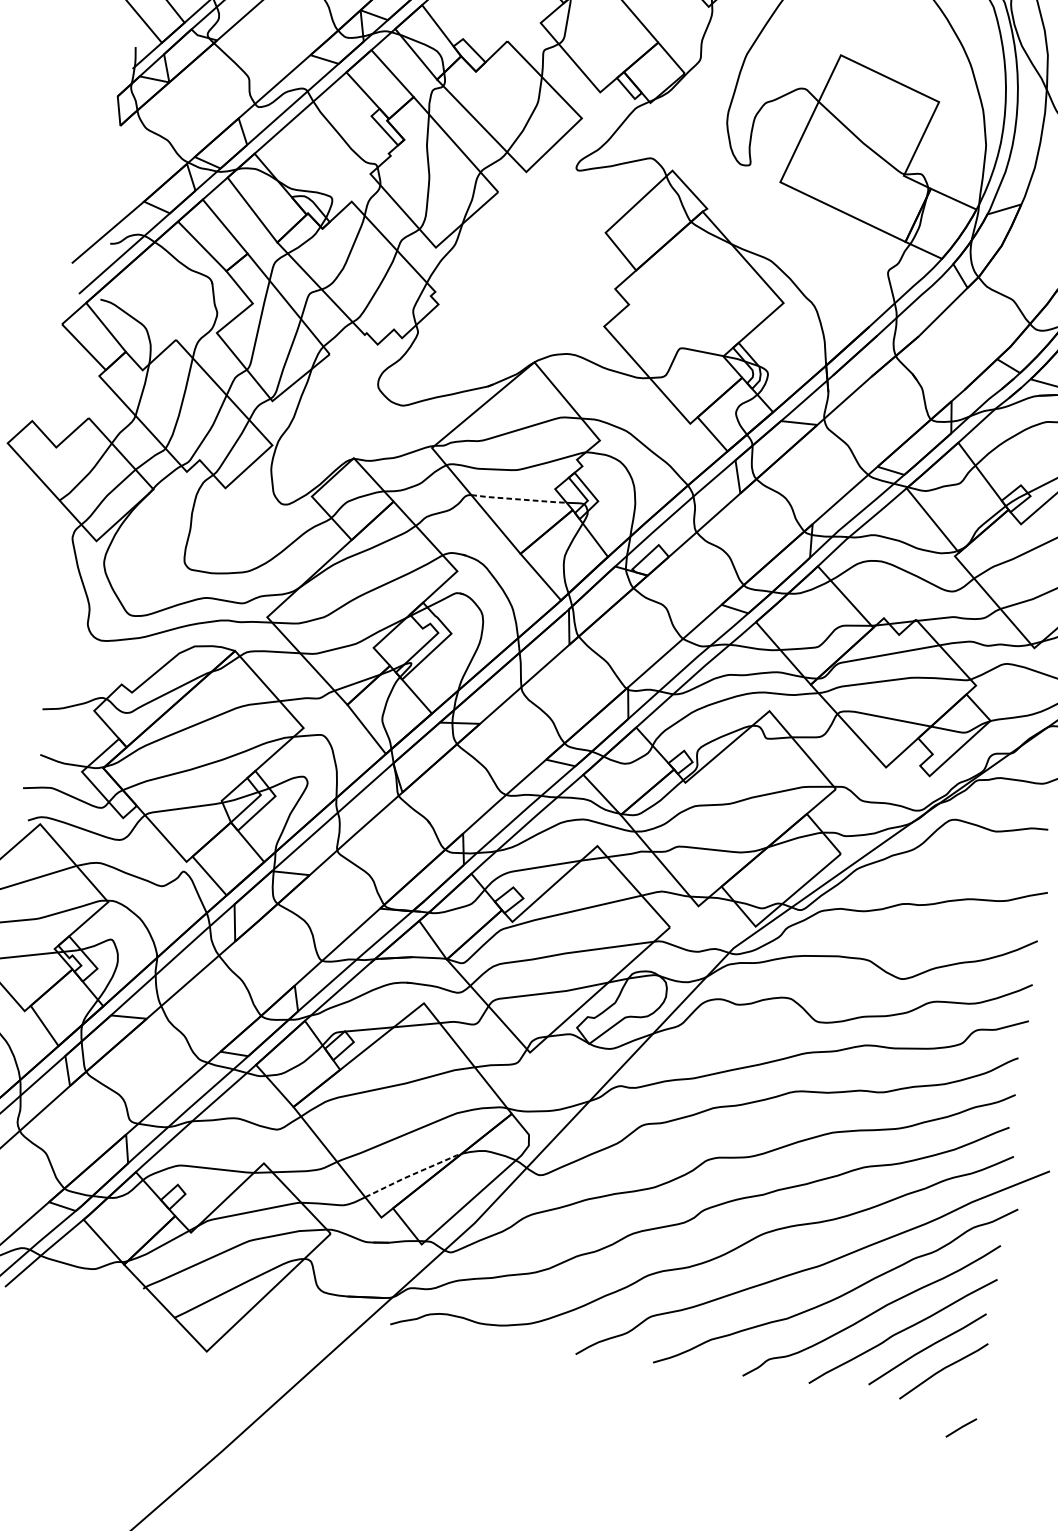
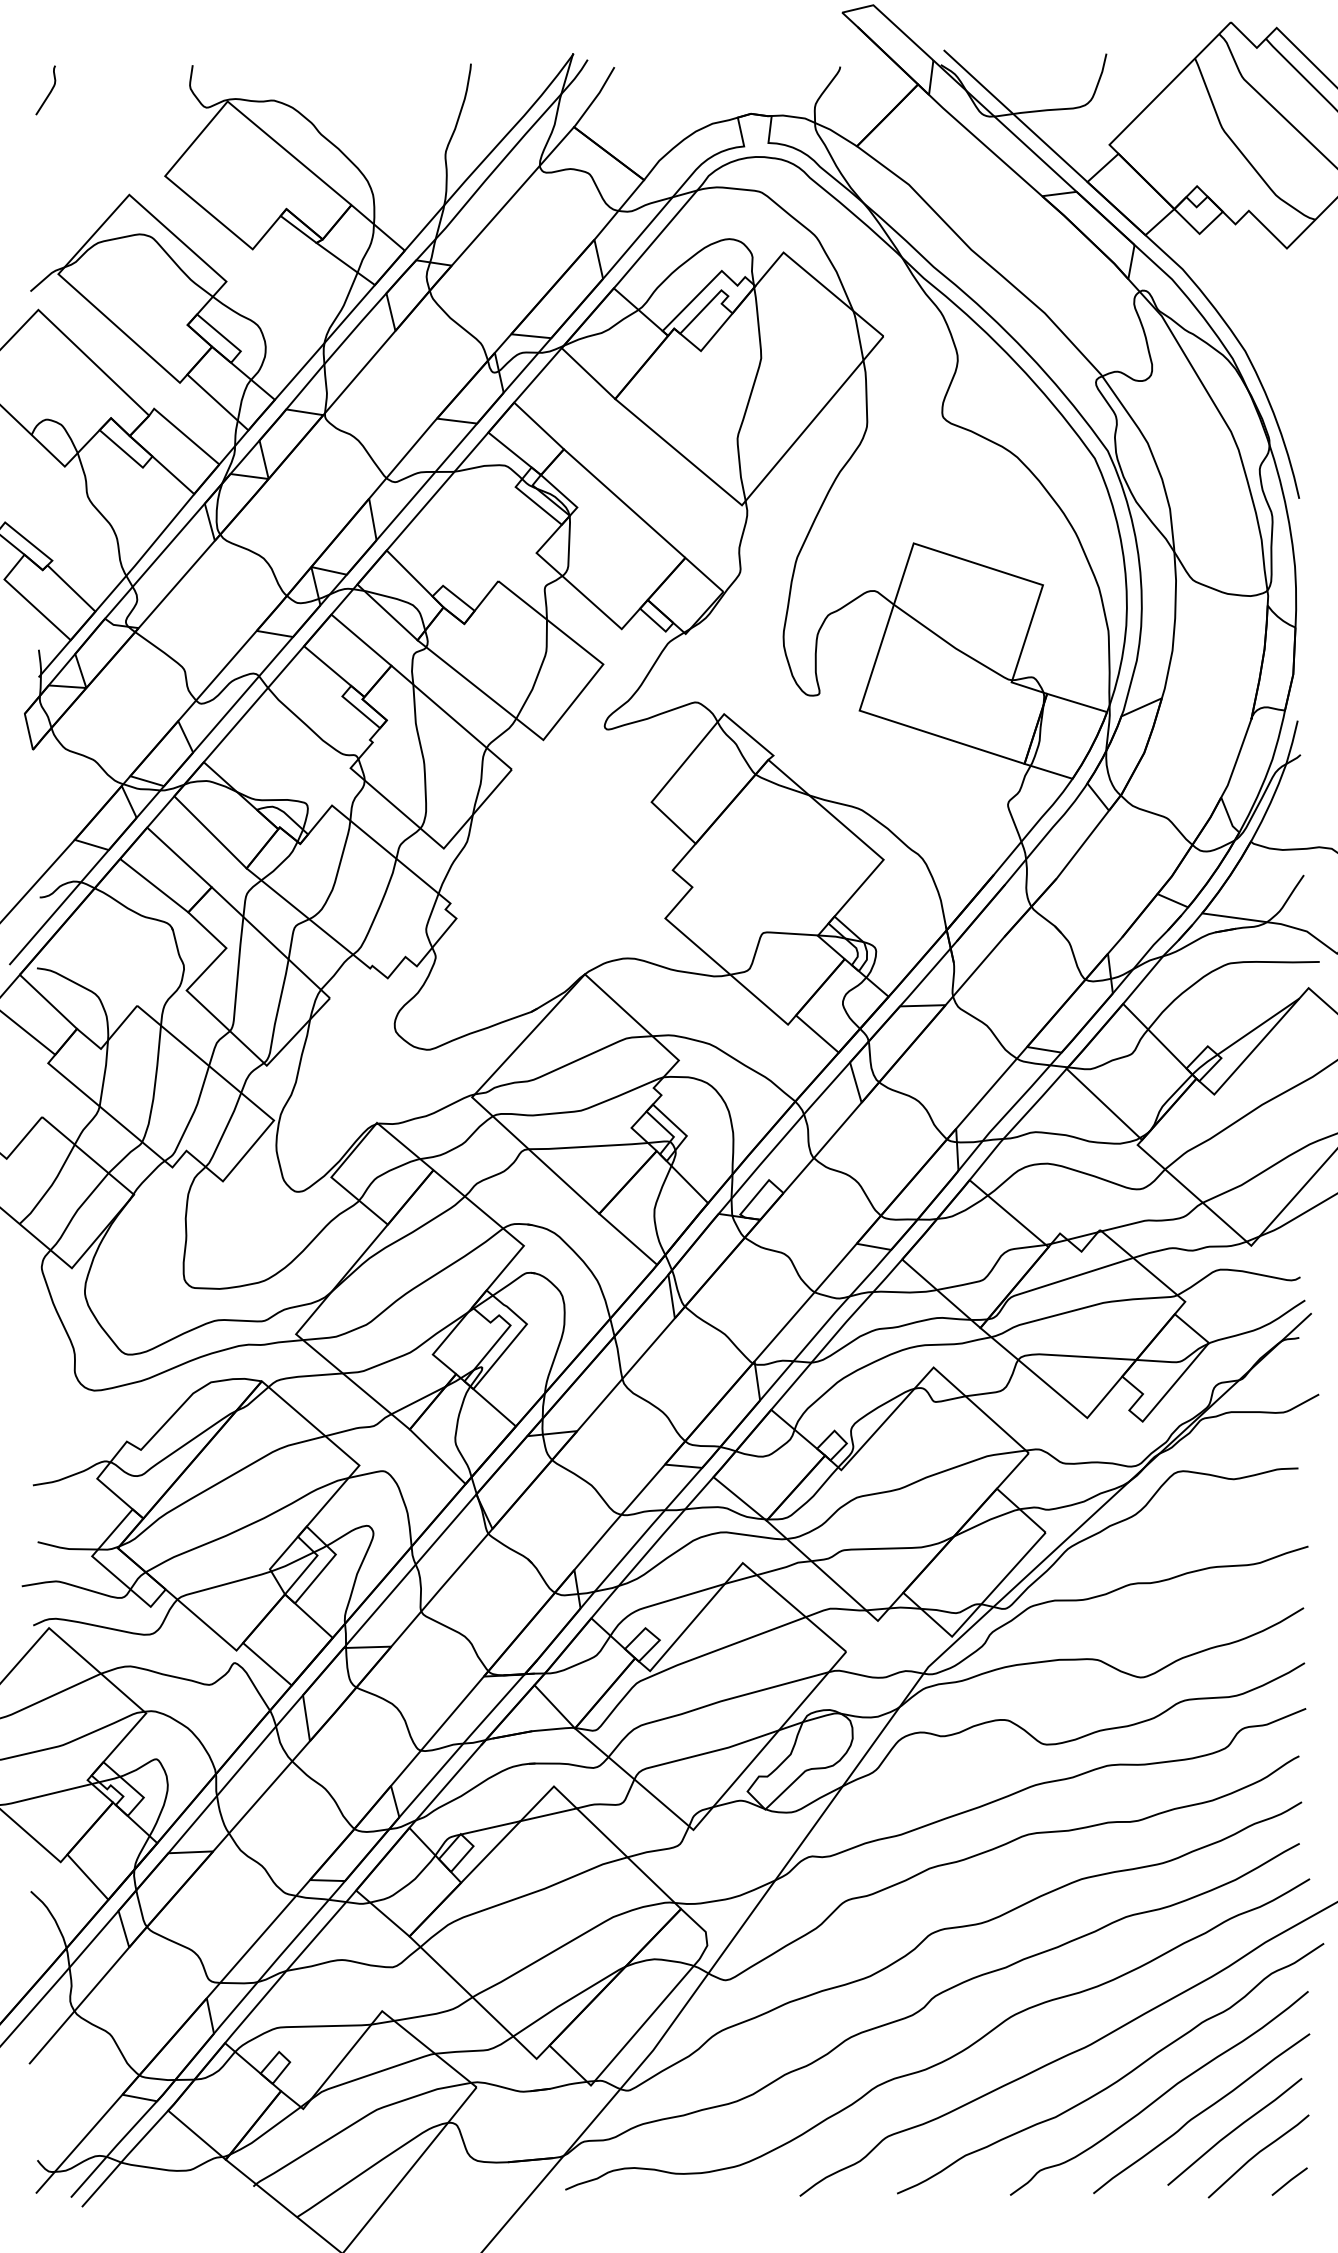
line: (519, 499) -> (588, 1146), dashed -> solid
line: (412, 1174) -> (568, 2000), dashed -> solid
line: (961, 1427) -> (1289, 2181), moved

